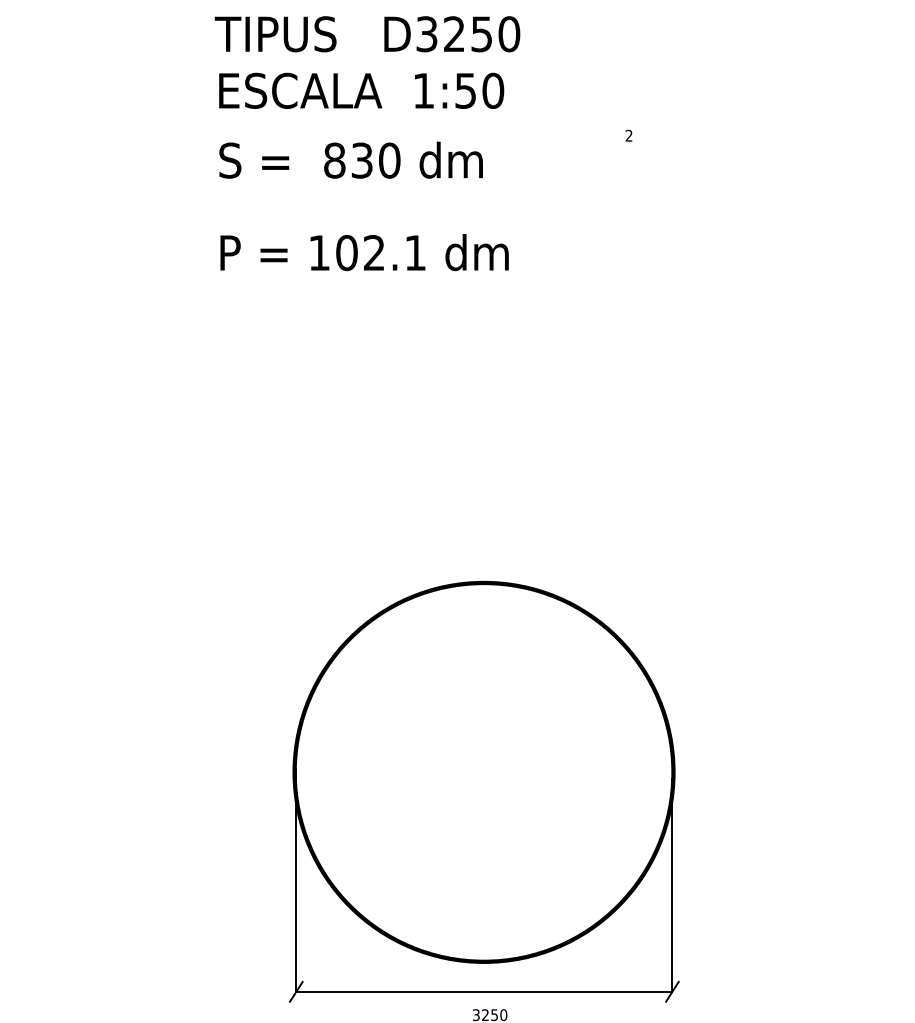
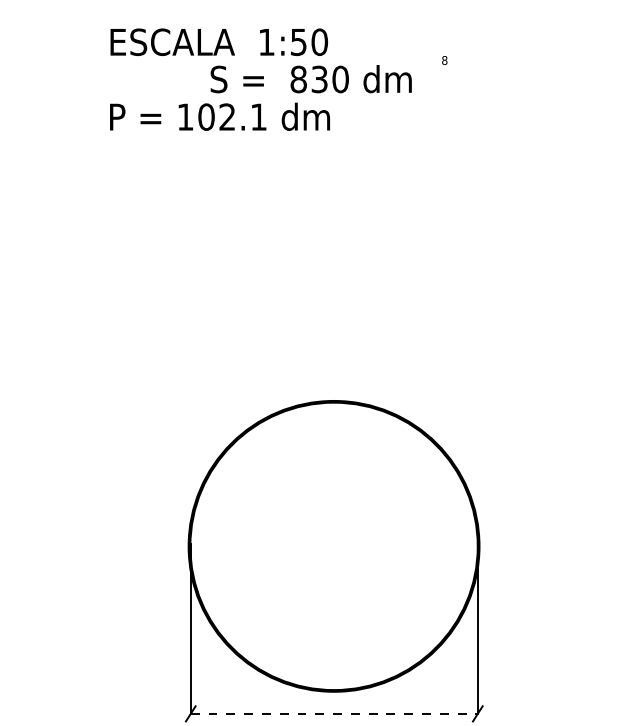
text: (361, 90) -> (219, 41), moved
text: (628, 135) -> (444, 60), 2 -> 8
text: (350, 159) -> (310, 78), moved
text: (364, 252) -> (219, 116), moved
line: (484, 991) -> (334, 713), solid -> dashed

